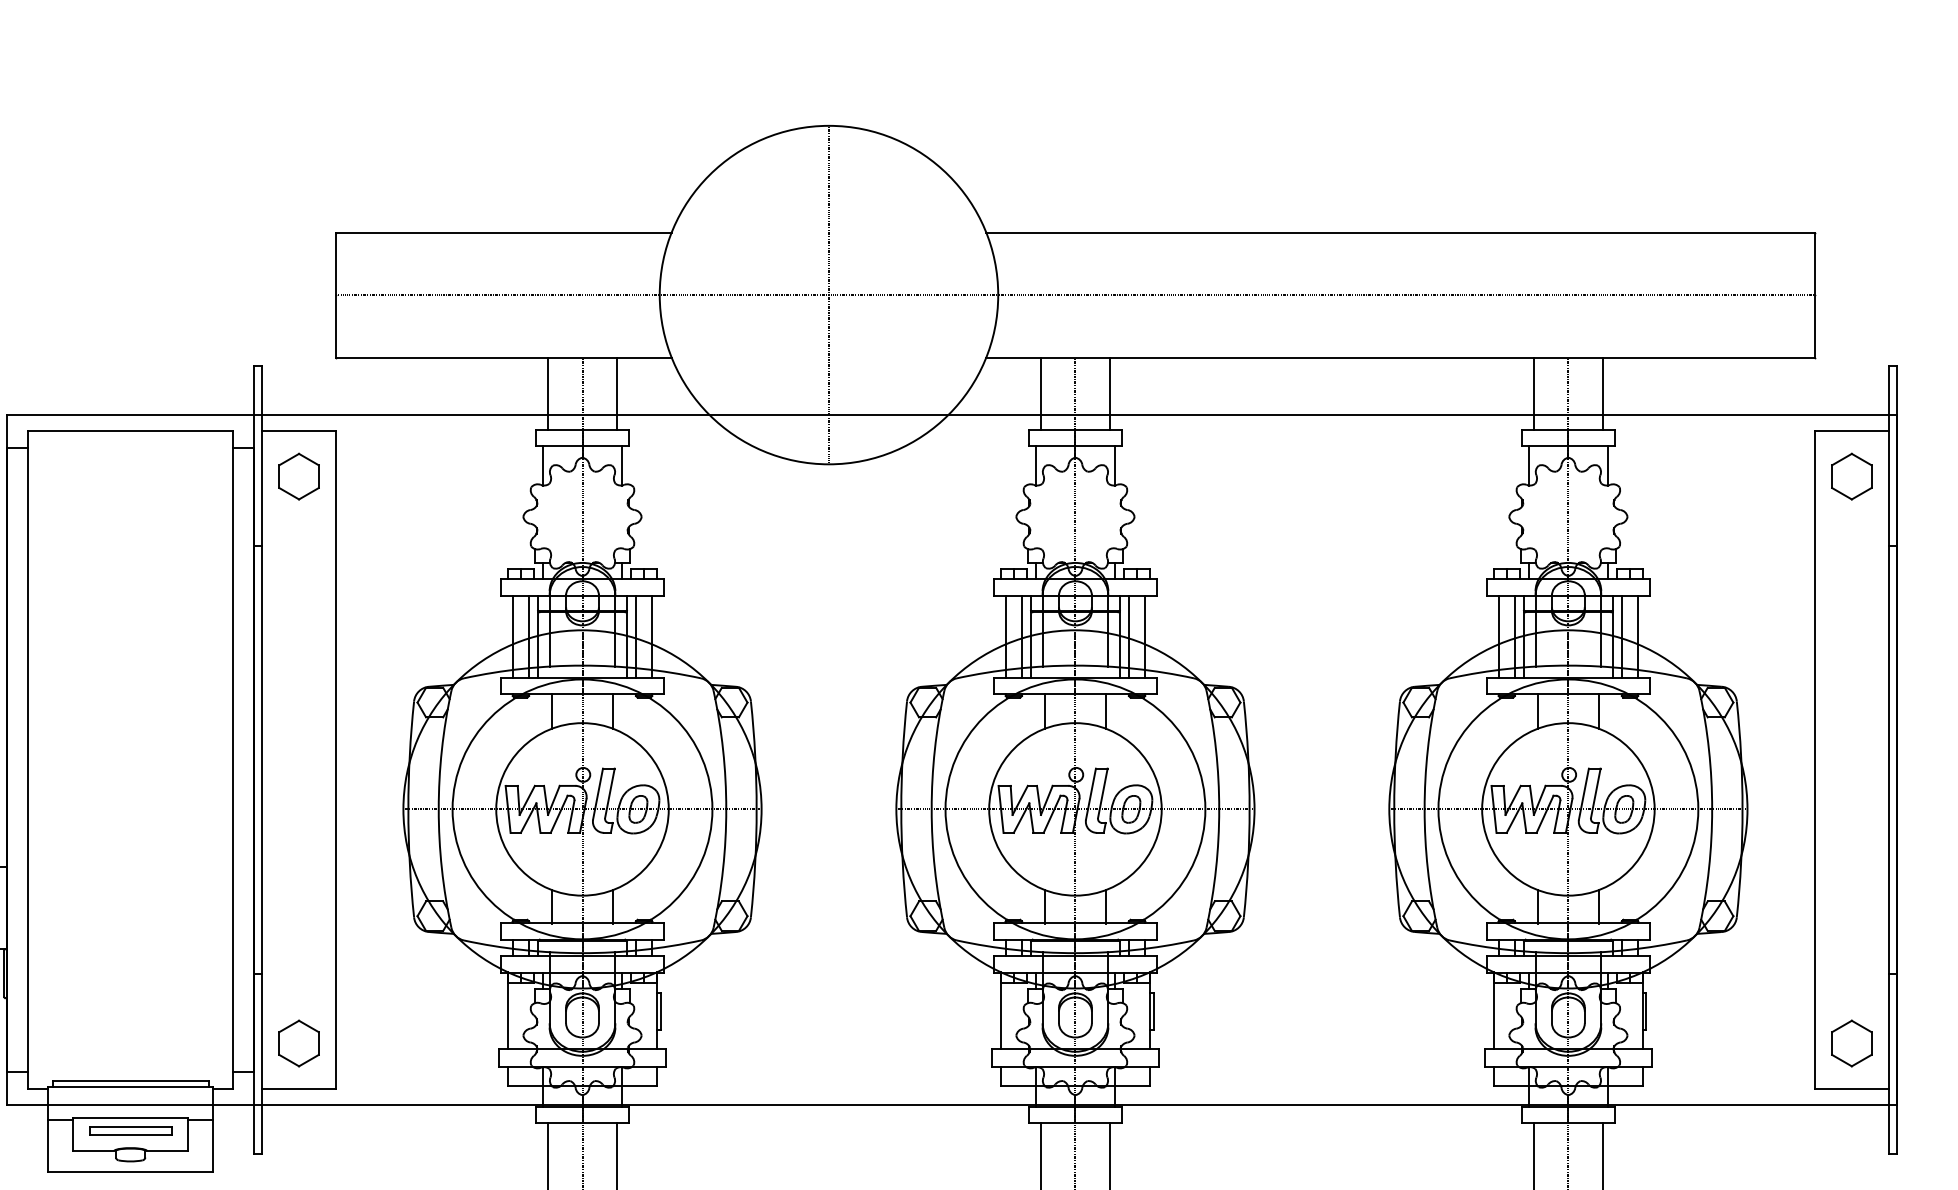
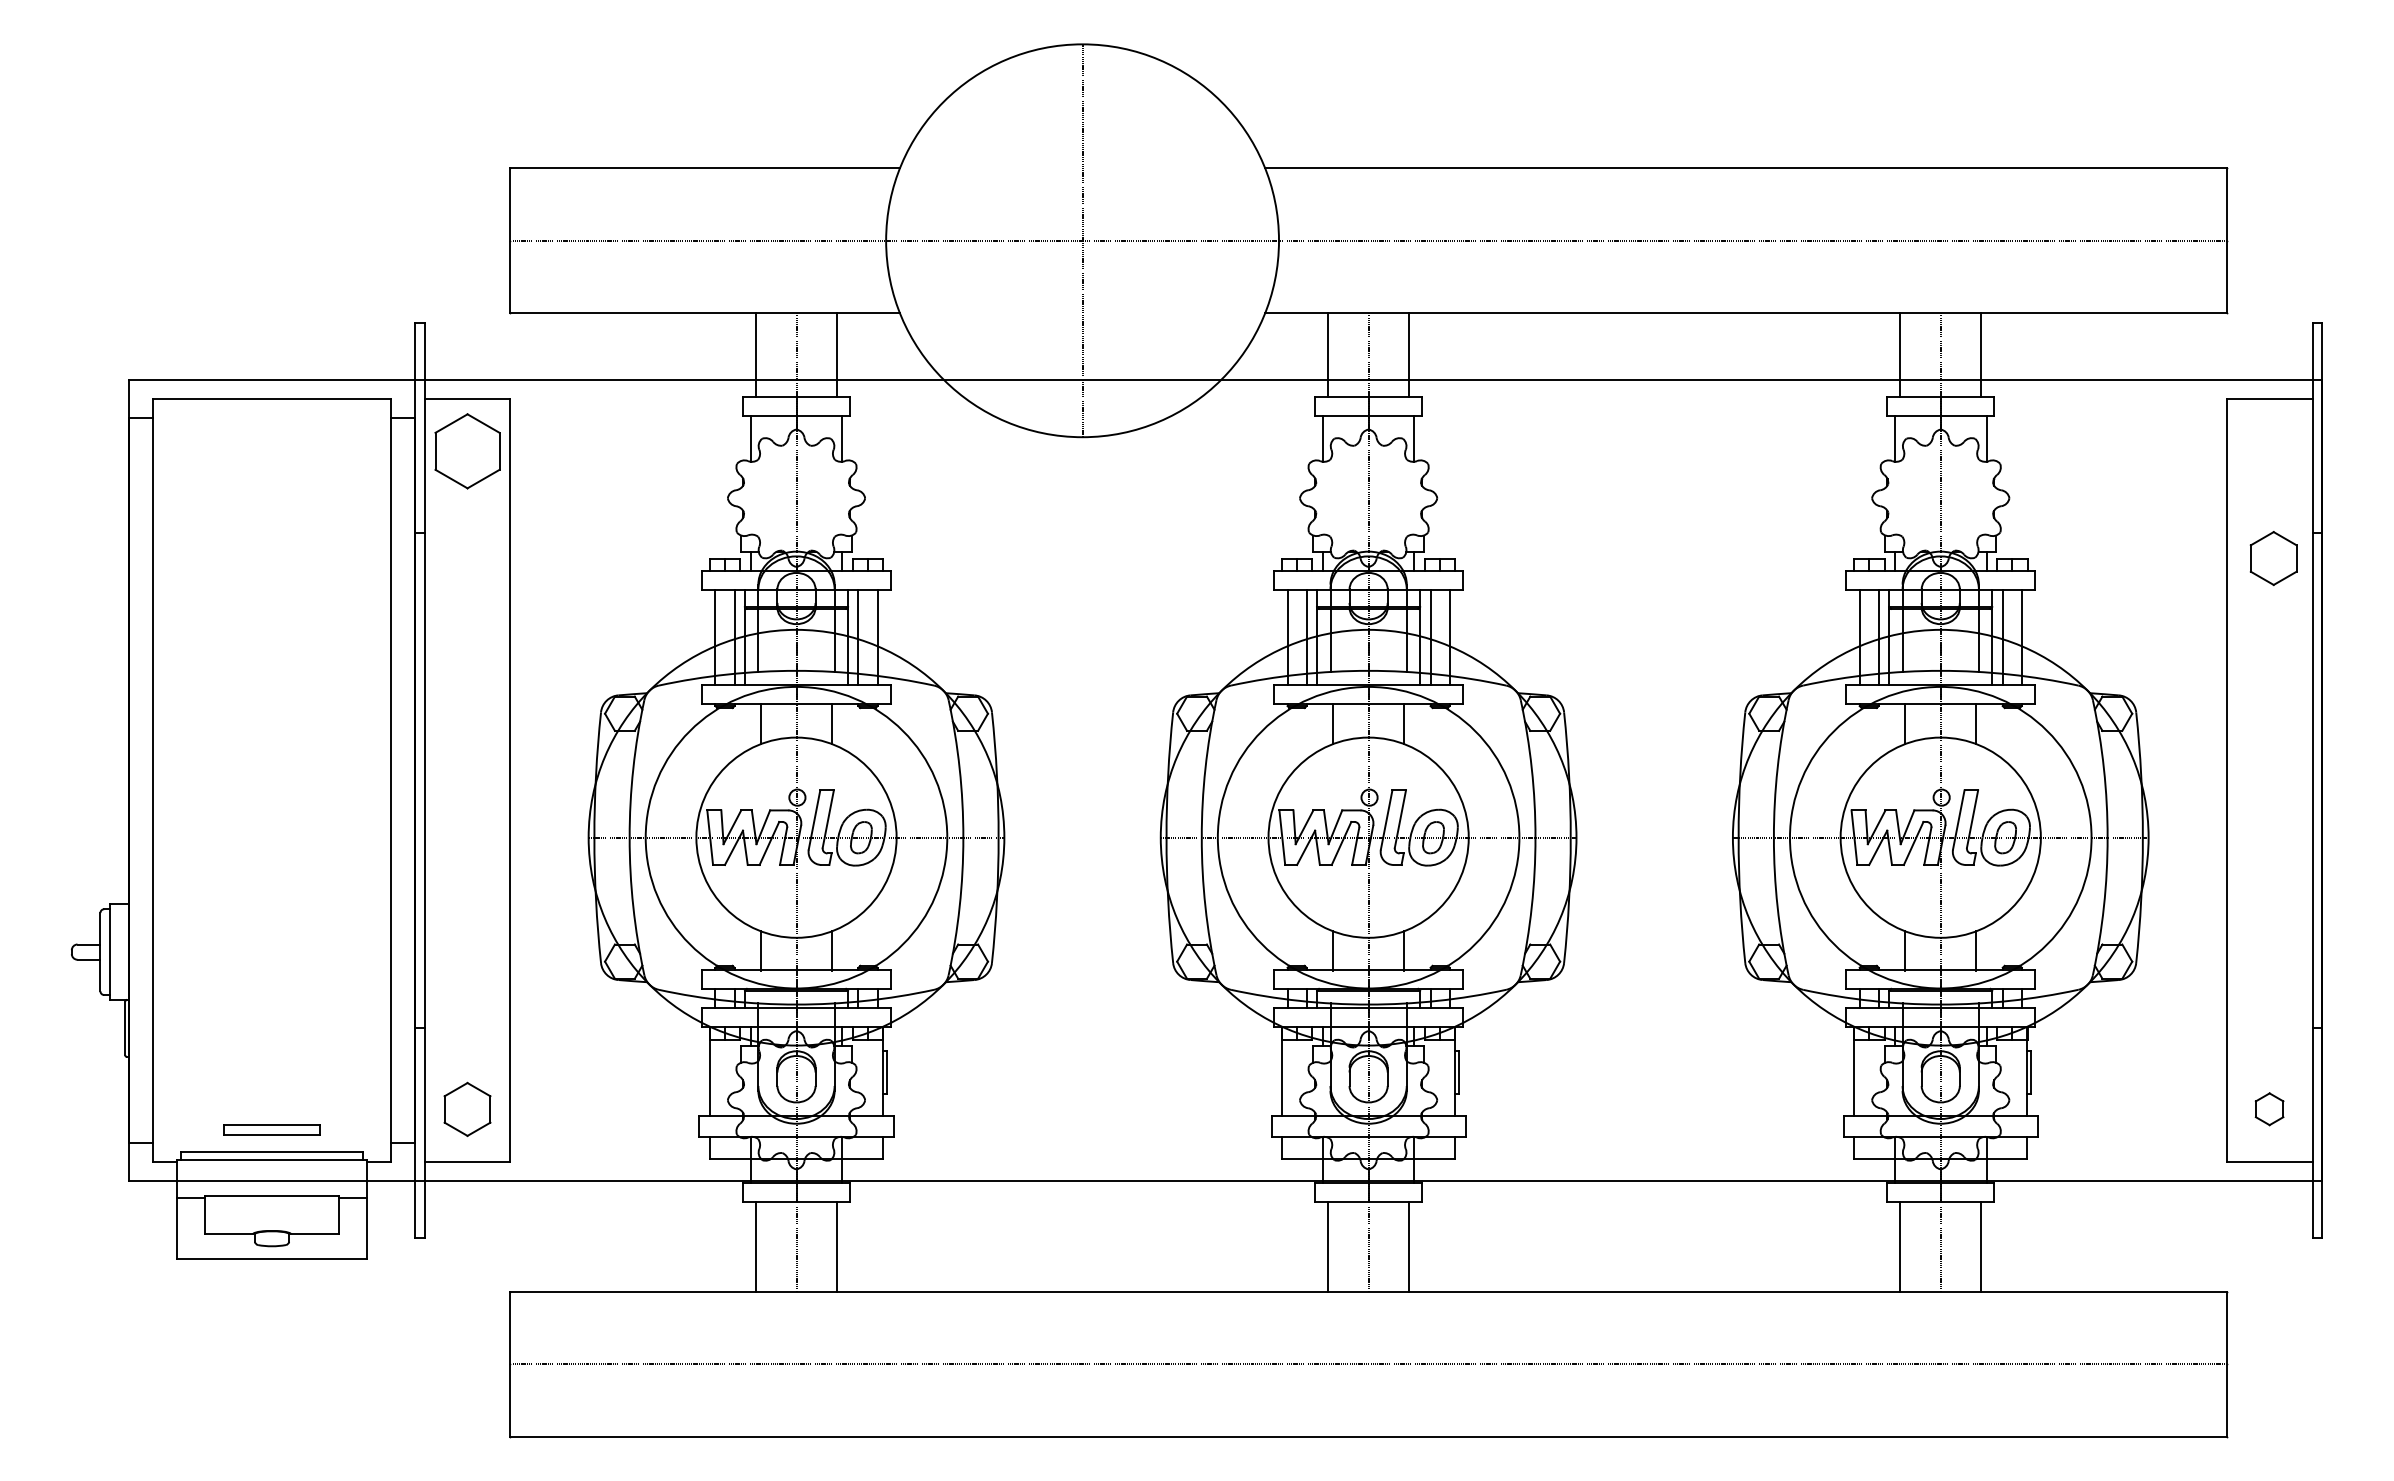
part: (299, 476) -> (467, 451), size x1.4
part: (1851, 476) -> (2273, 558), moved
part: (1851, 1042) -> (2269, 1108), size x0.6
part: (130, 1130) -> (271, 1129), moved

